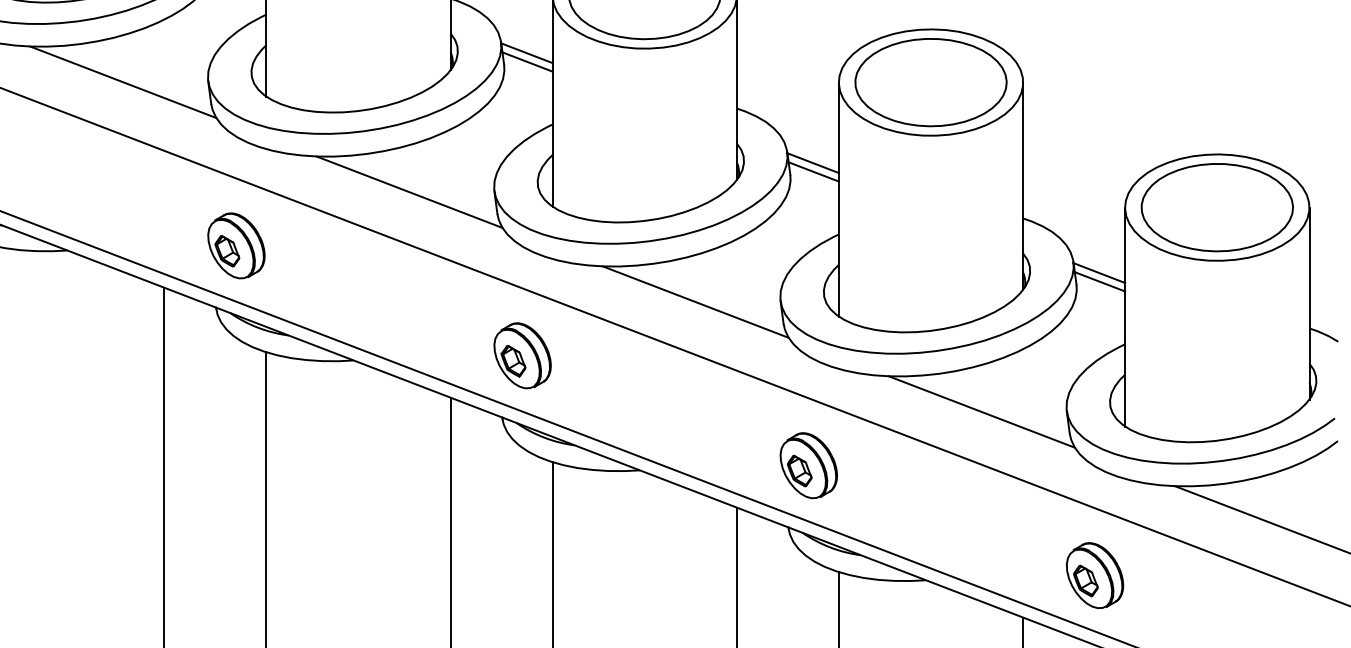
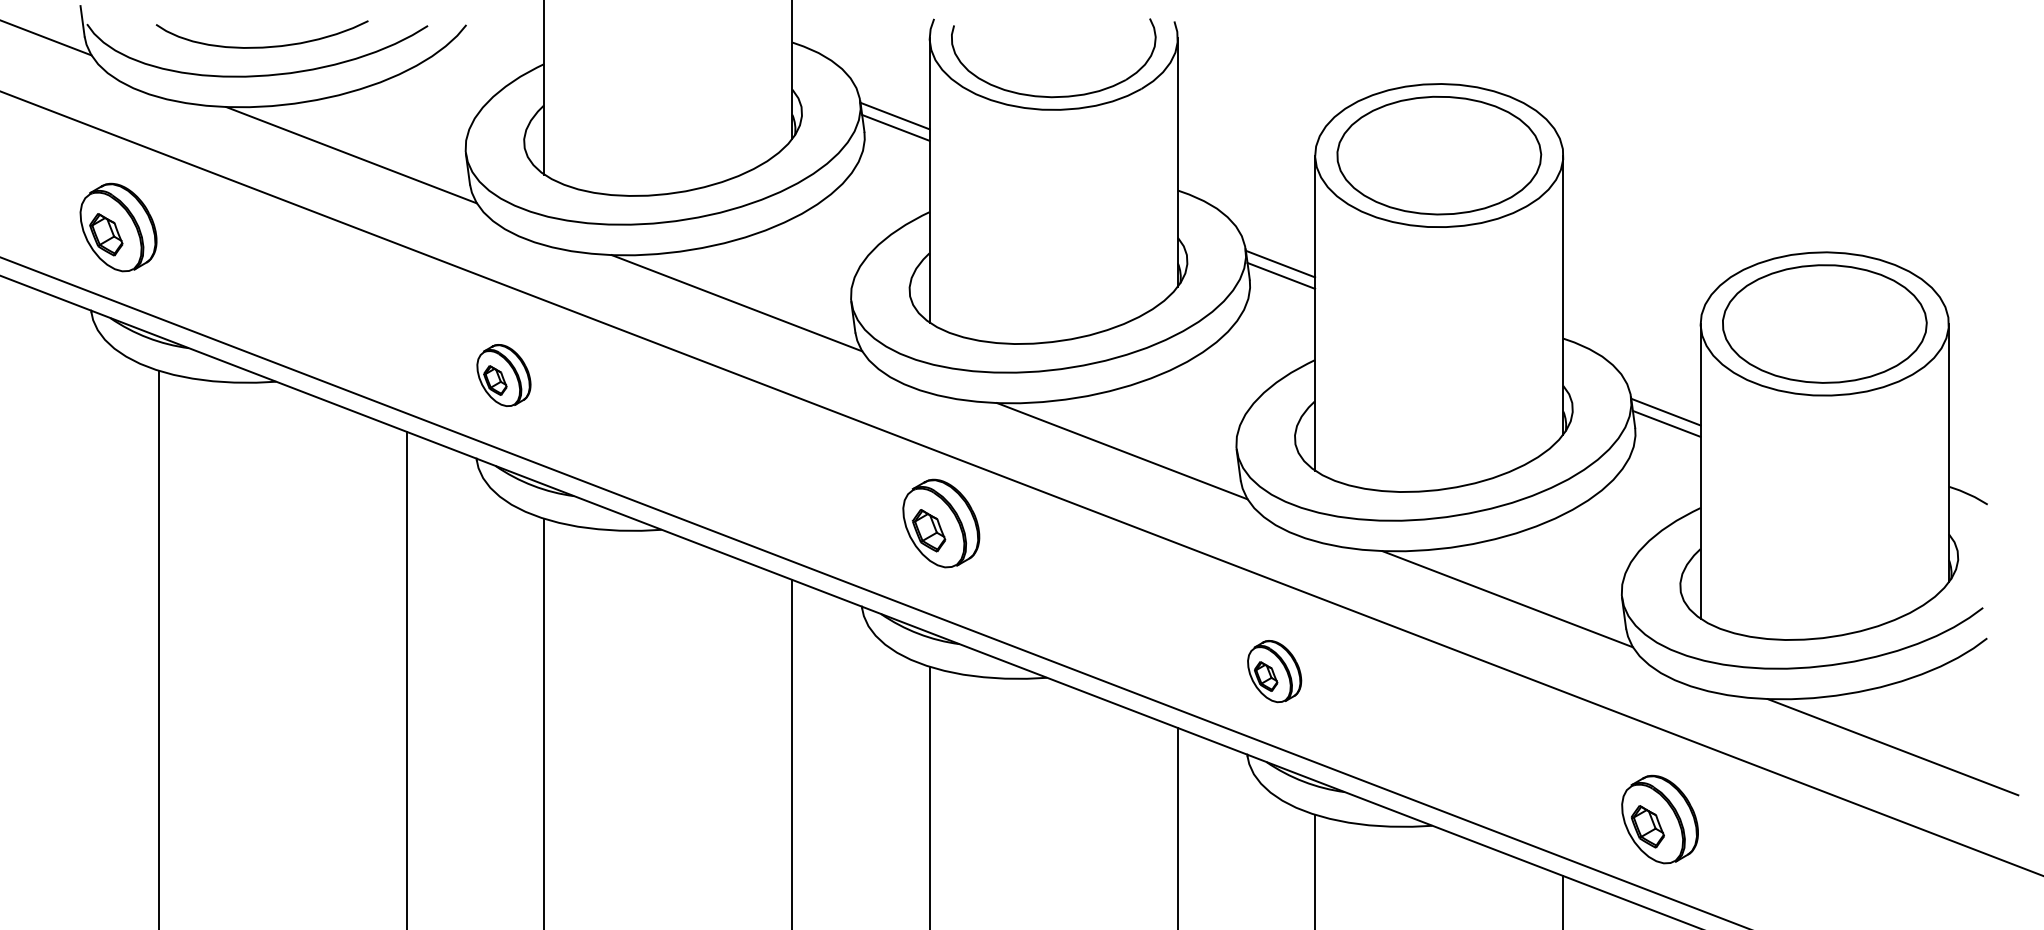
part: (236, 245) -> (503, 375), size x0.7
part: (522, 355) -> (941, 523), moved
part: (808, 465) -> (1274, 671), size x0.7

